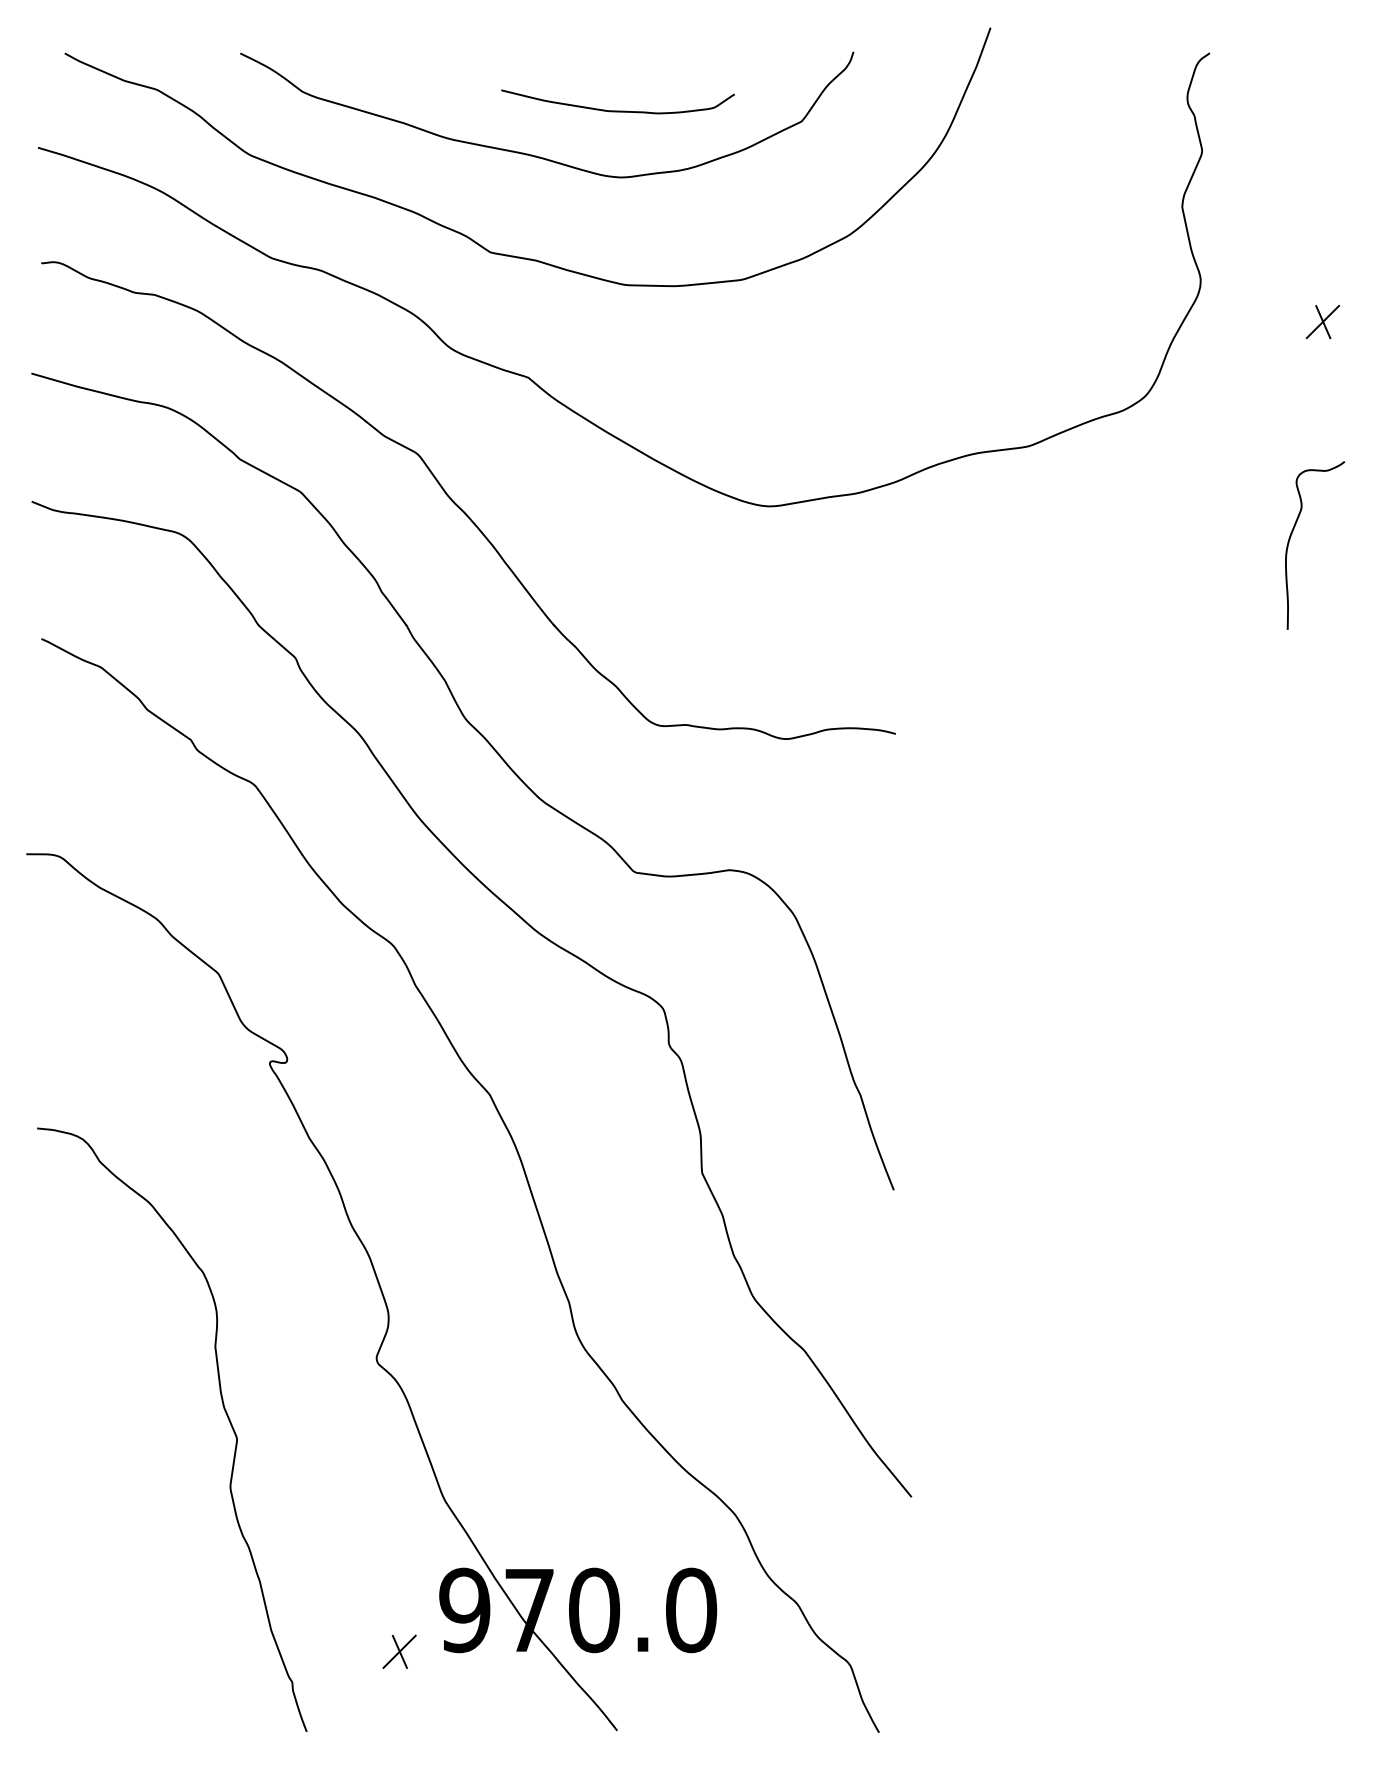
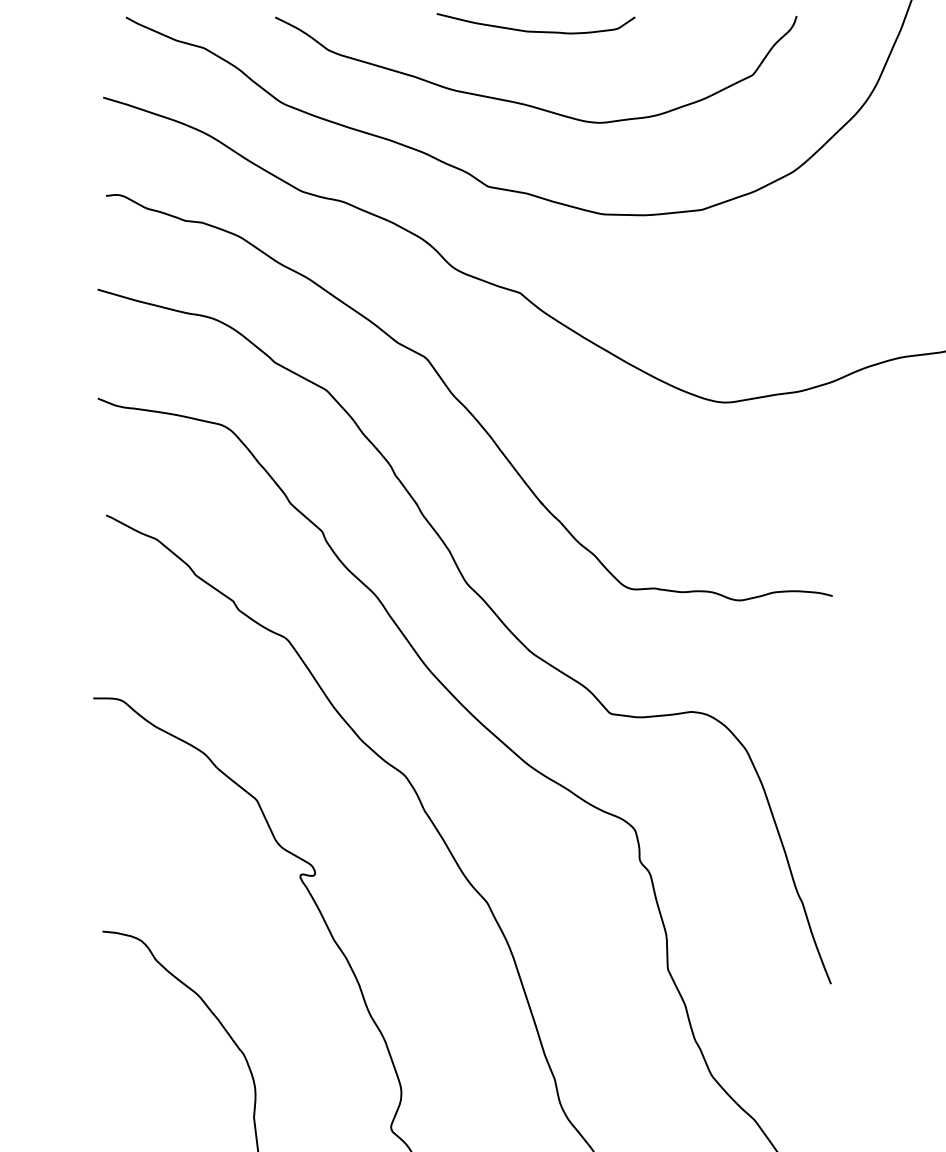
curve: (617, 110) -> (535, 31), moved

